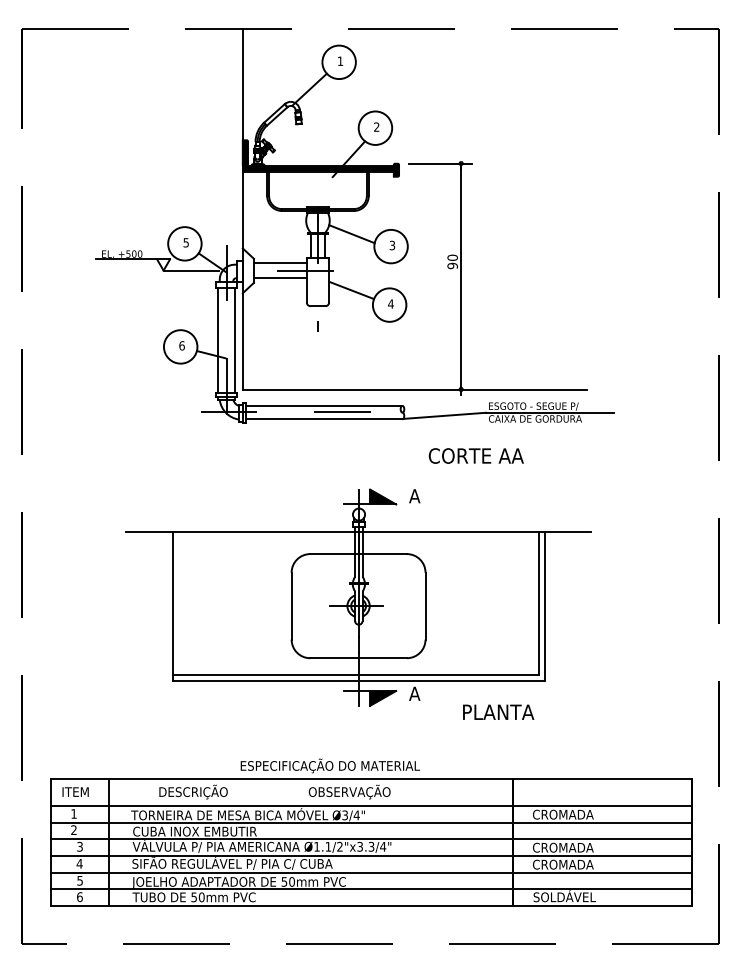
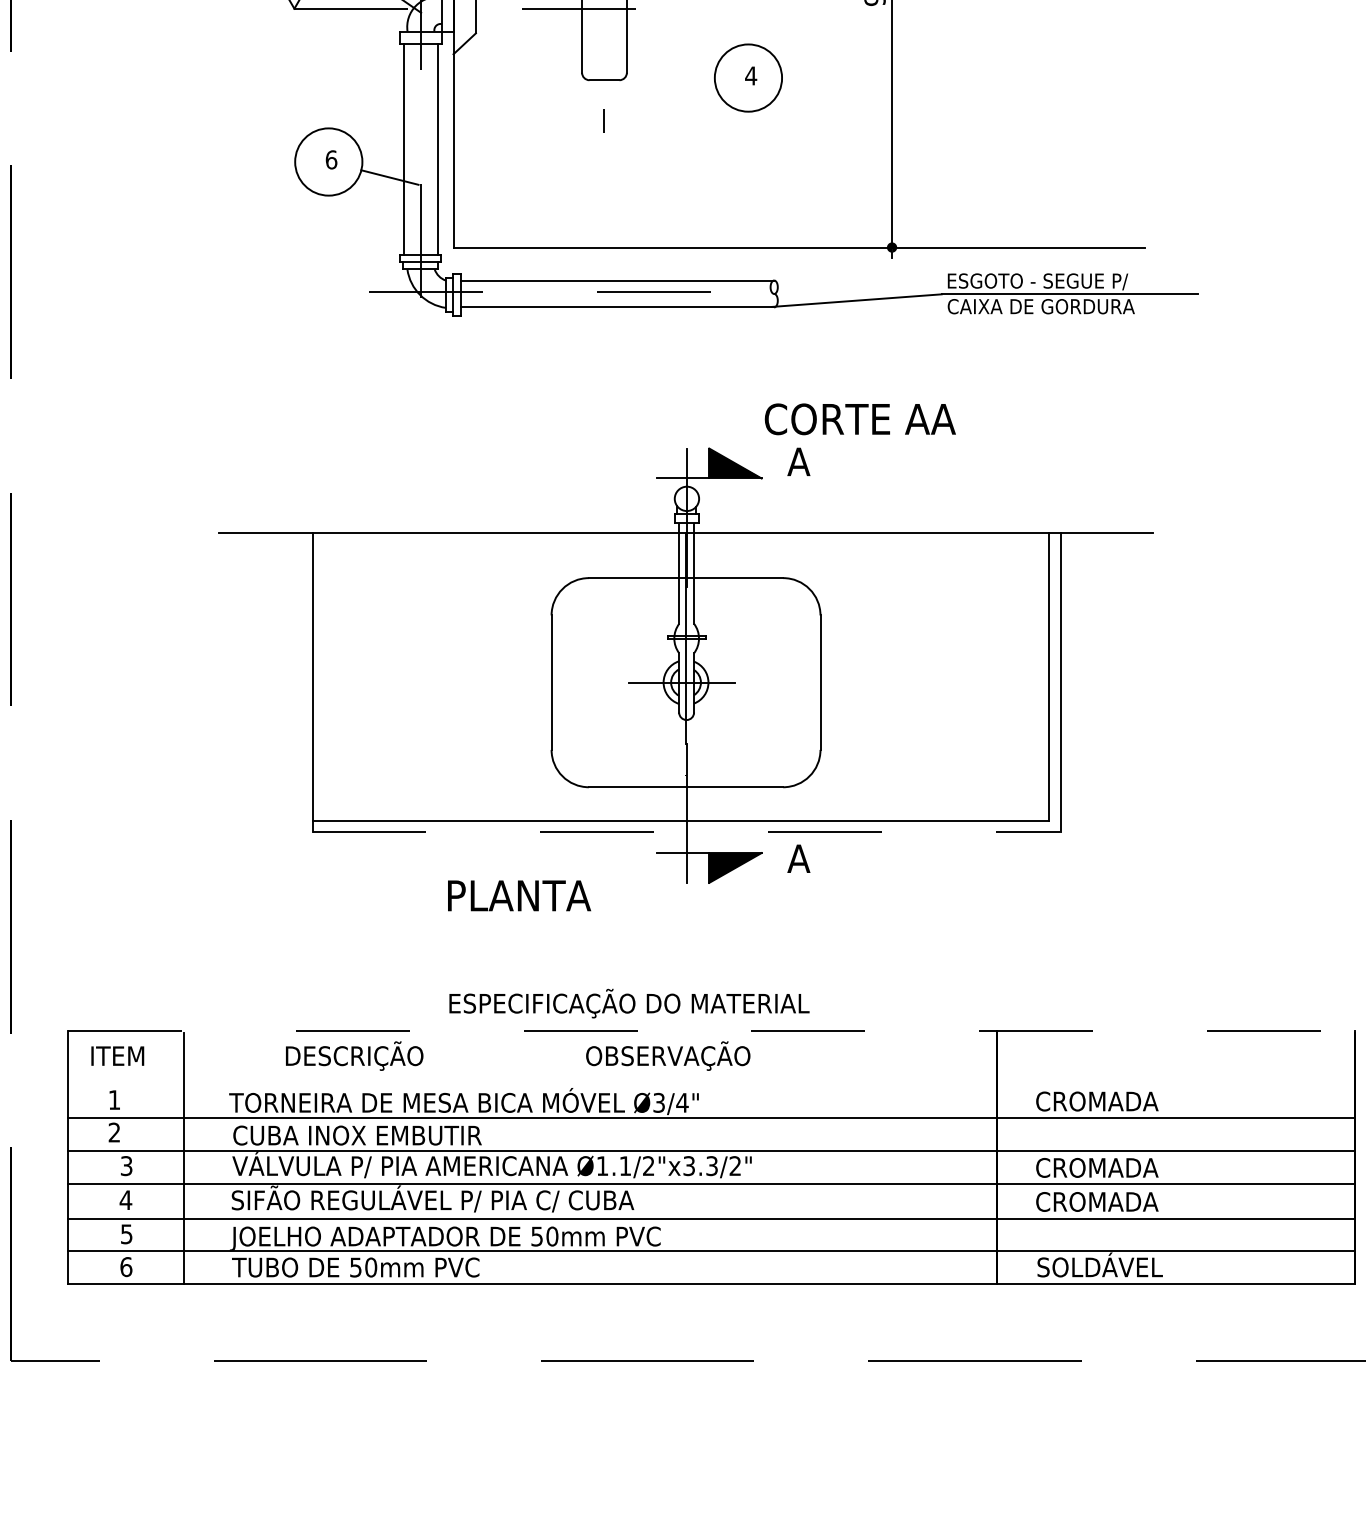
line: (279, 278) -> (527, 24), removed
line: (351, 290) -> (671, 48), removed
text: (475, 455) -> (858, 418), moved
line: (358, 680) -> (685, 831), solid -> dashed
text: (498, 711) -> (519, 894), moved
line: (371, 779) -> (711, 1030), solid -> dashed
line: (371, 806) -> (711, 1085), removed
text: (383, 846) -> (736, 1165), Ø1.1/2"x3.3/4" -> Ø1.1/2"x3.3/2"

